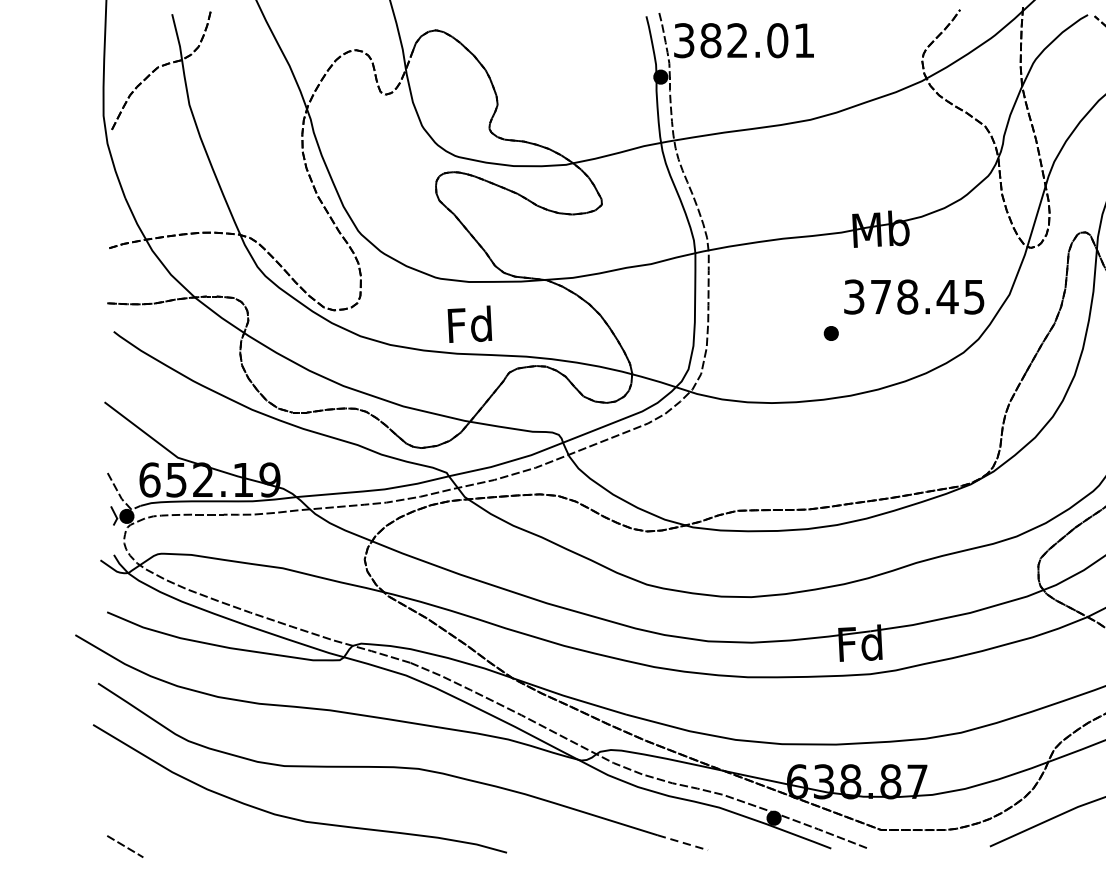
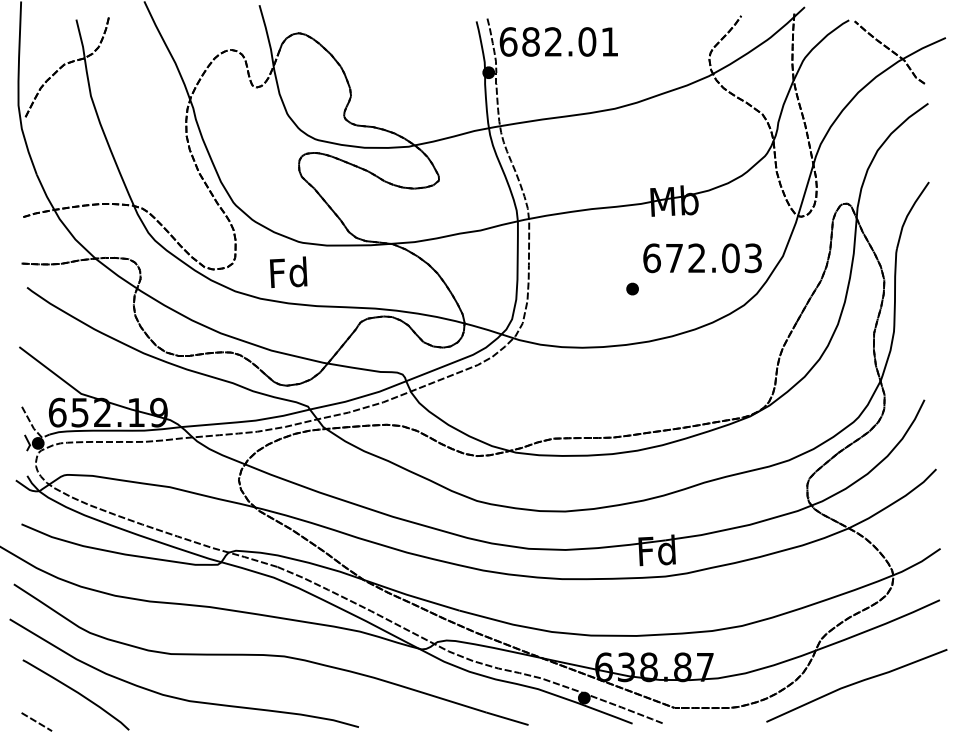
text: (684, 40) -> (508, 41), 382.01 -> 682.01
text: (914, 297) -> (702, 258), 378.45 -> 672.03
text: (469, 323) -> (288, 271), moved
curve: (171, 811) -> (75, 692), added
line: (683, 842) -> (507, 718), dashed -> solid

